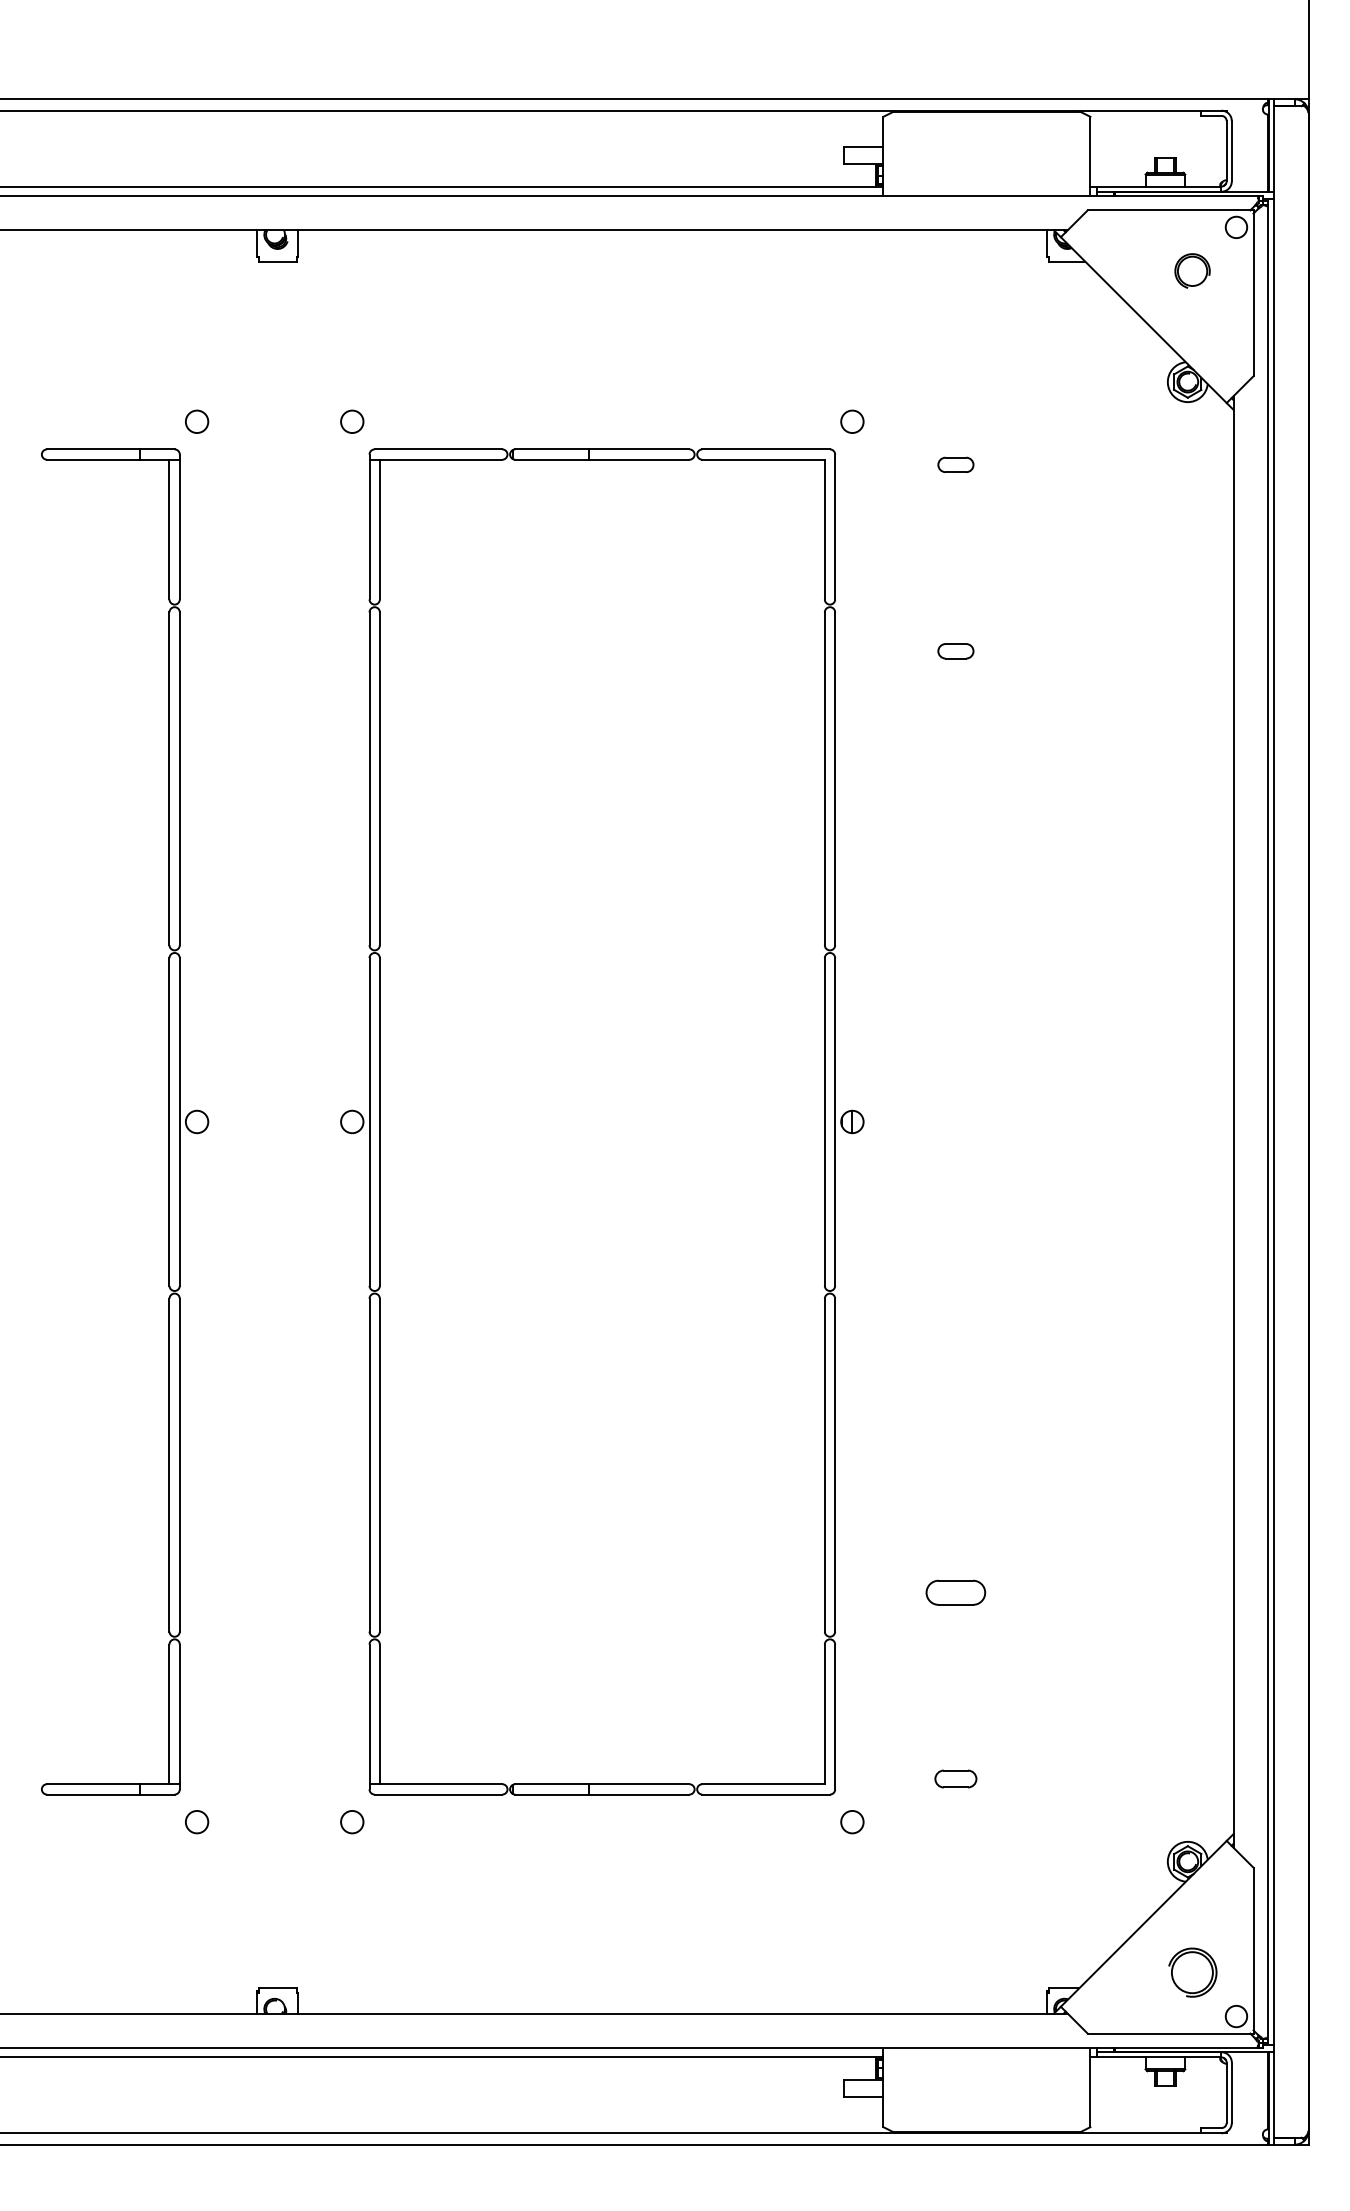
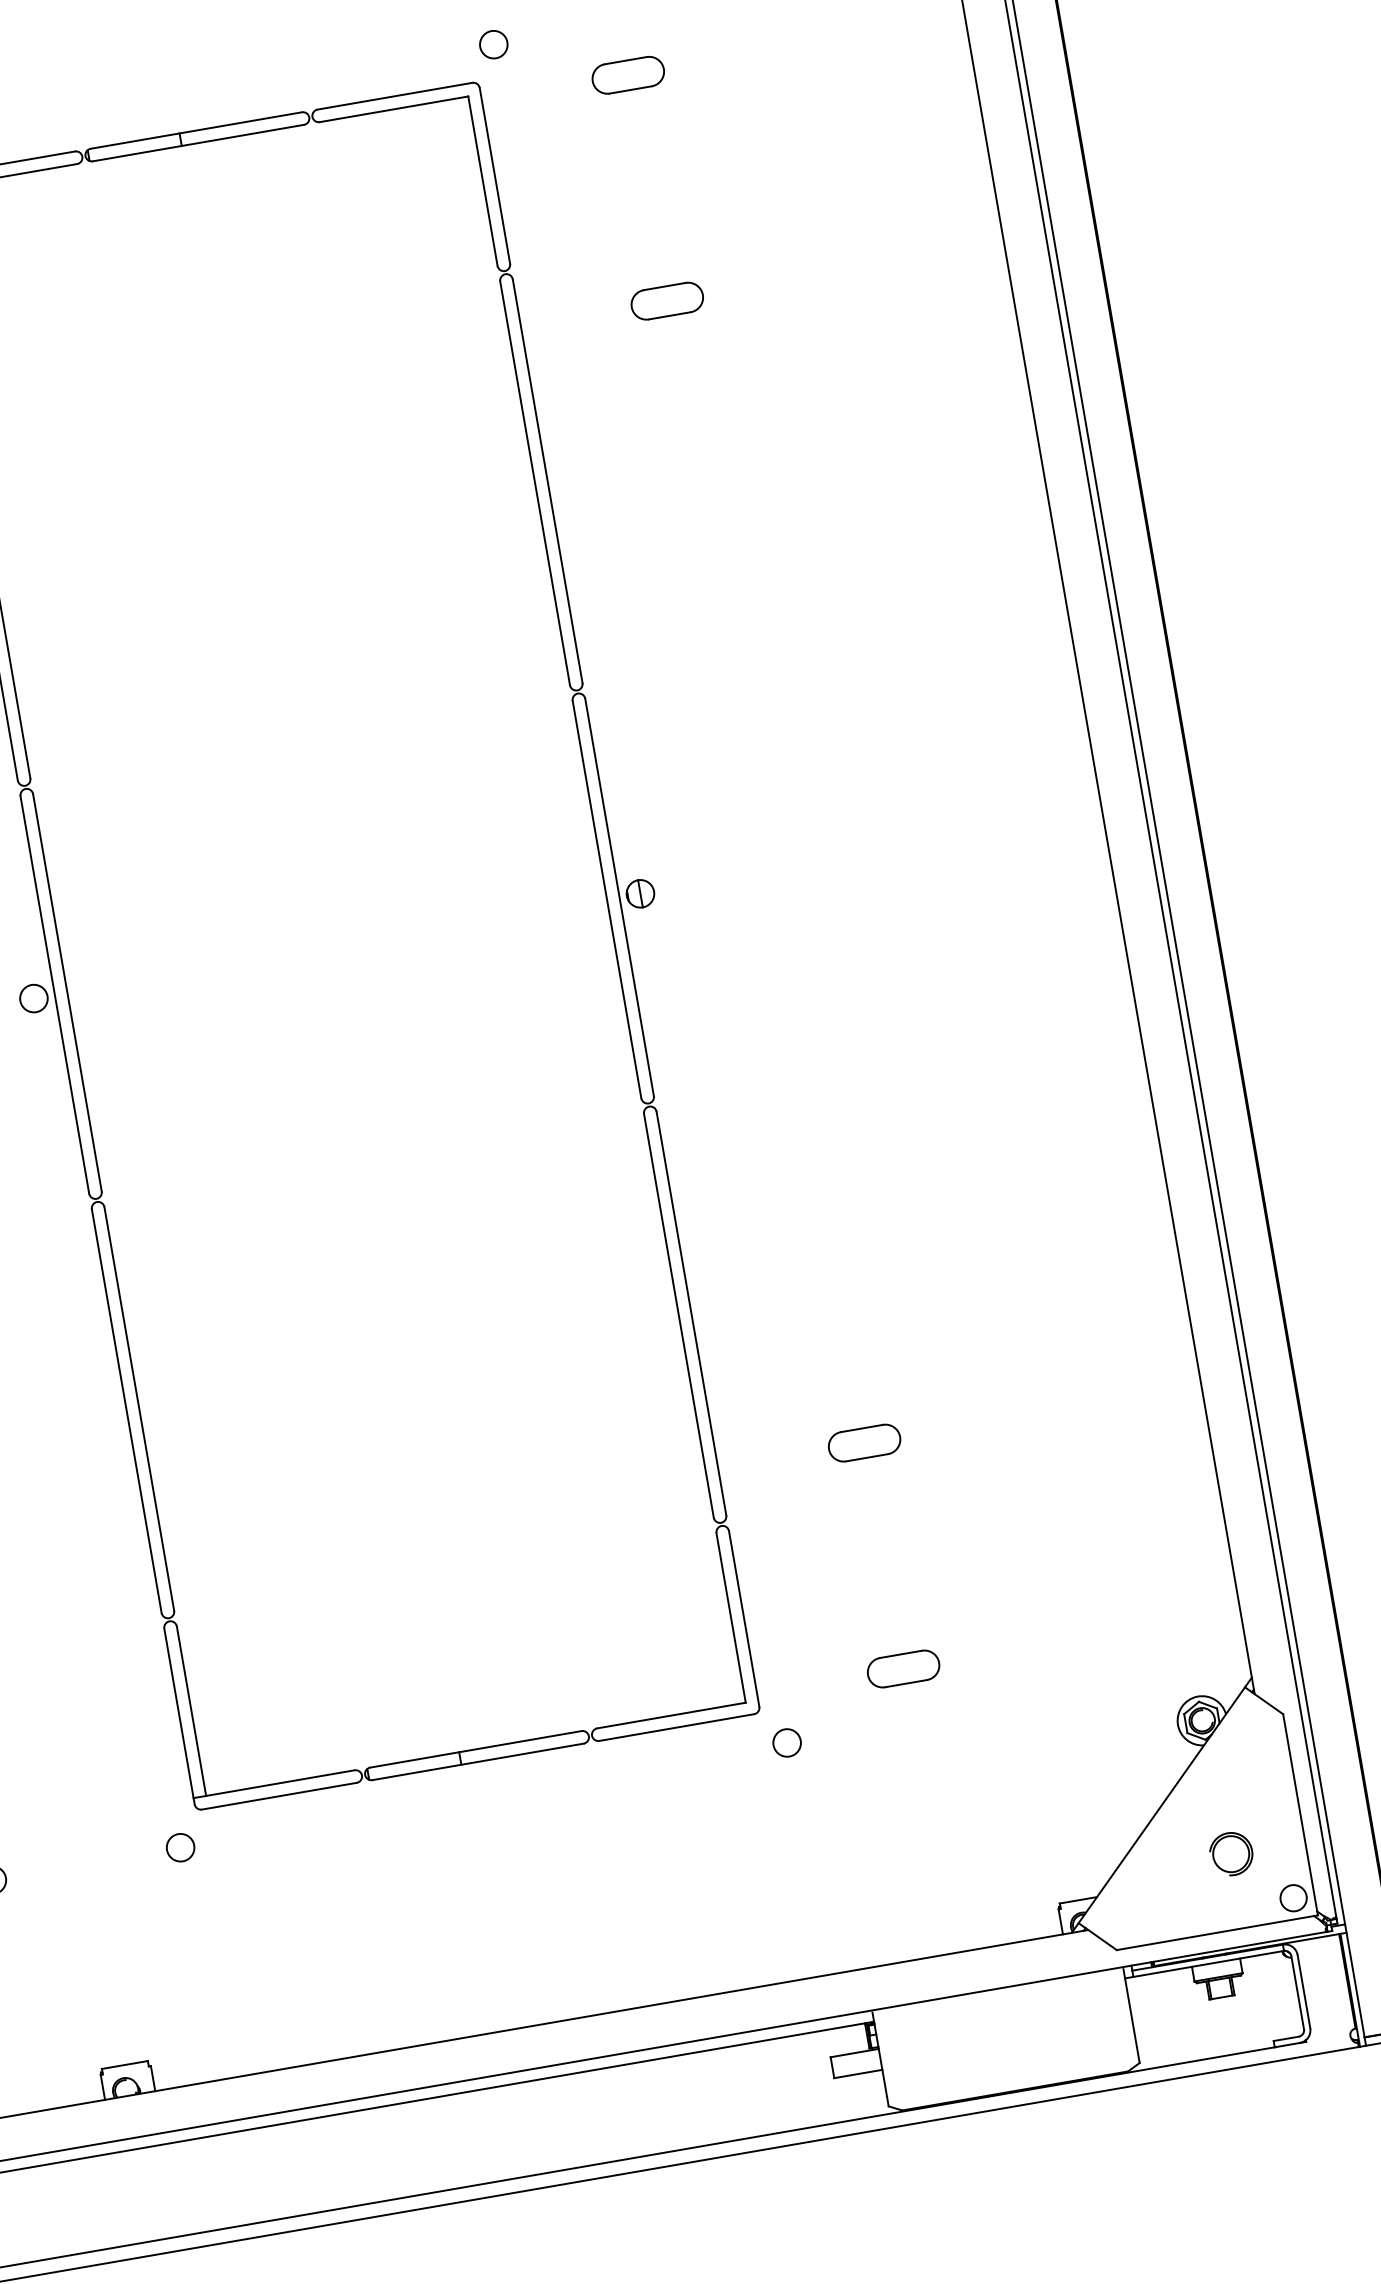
part: (955, 464) -> (627, 74), size x1.67
part: (955, 651) -> (666, 301), size x1.67
part: (955, 1778) -> (903, 1668), size x1.43
part: (1192, 1972) -> (1231, 1854), size x0.71

